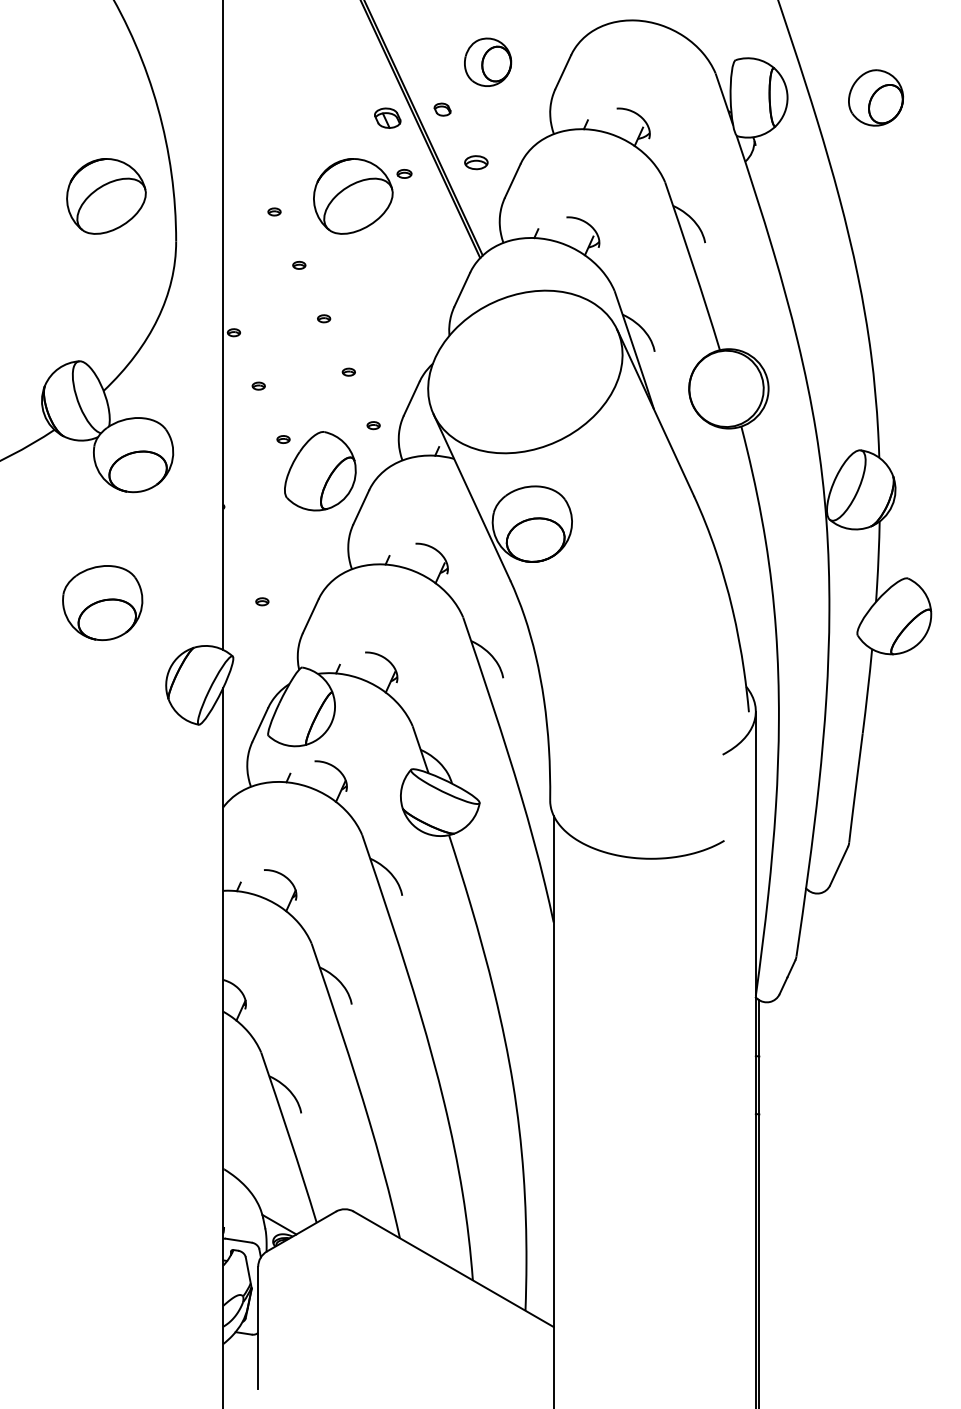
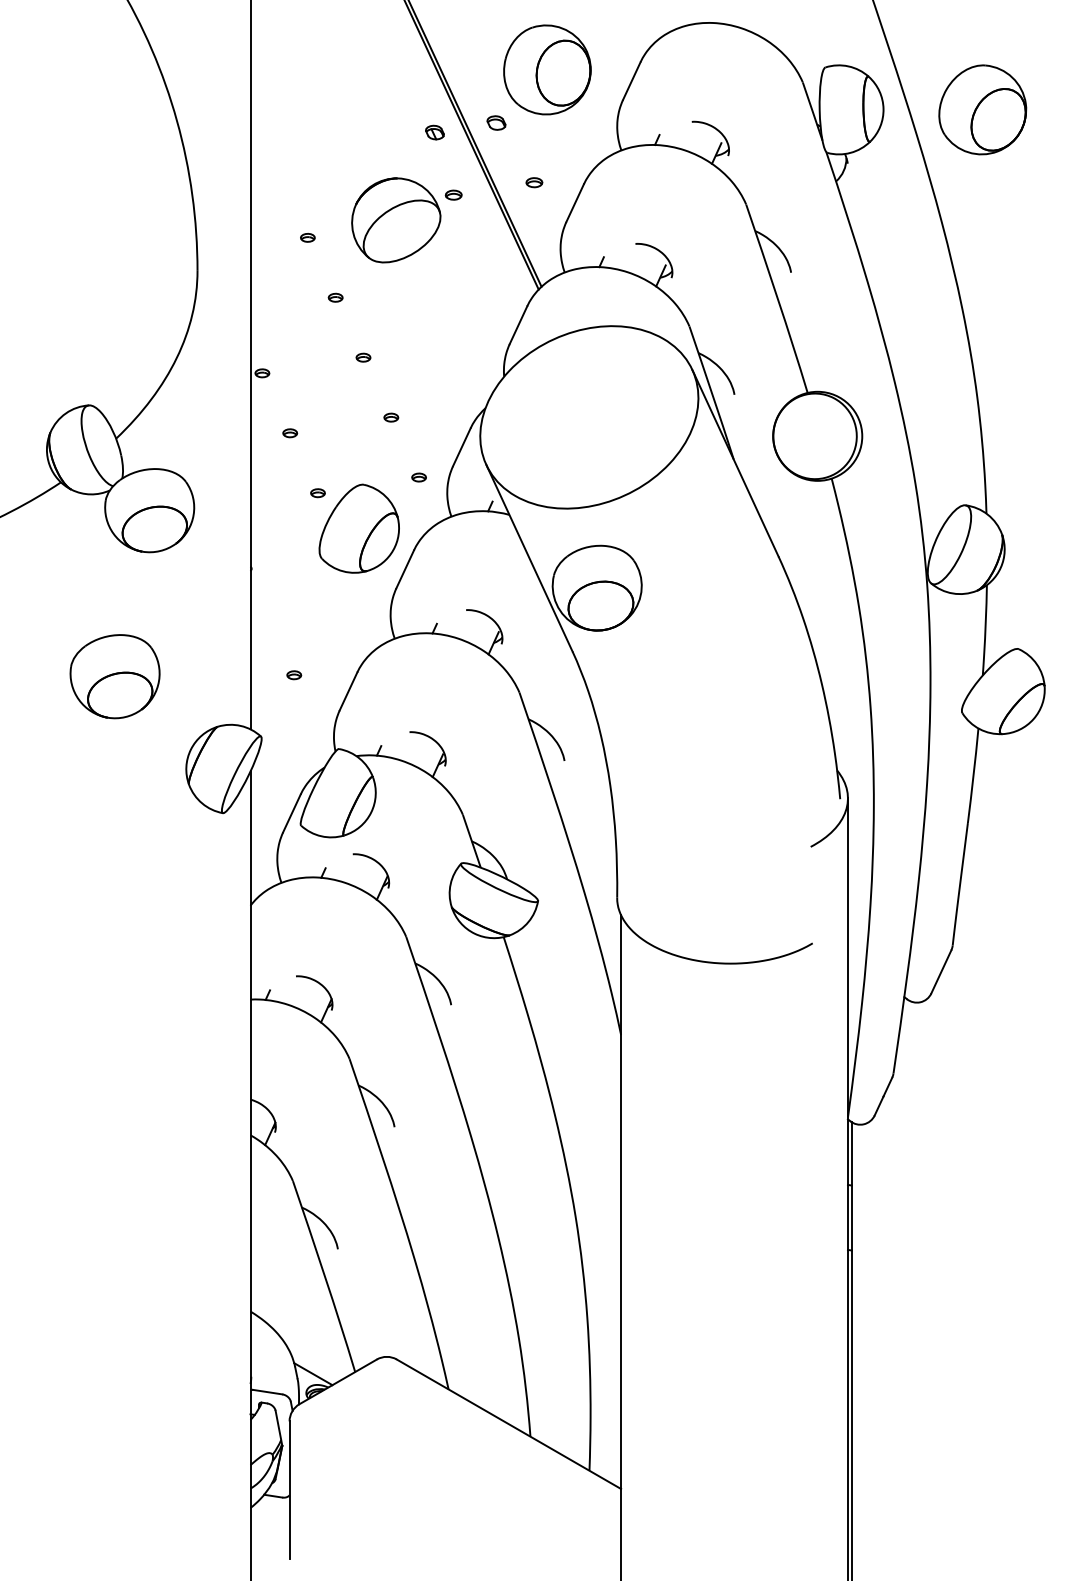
part: (488, 61) -> (547, 69), size x1.67
part: (875, 97) -> (982, 109), size x1.43
part: (387, 118) -> (434, 132), size x0.62
part: (476, 162) -> (534, 182), size x0.62
part: (106, 196) -> (119, 220), removed

